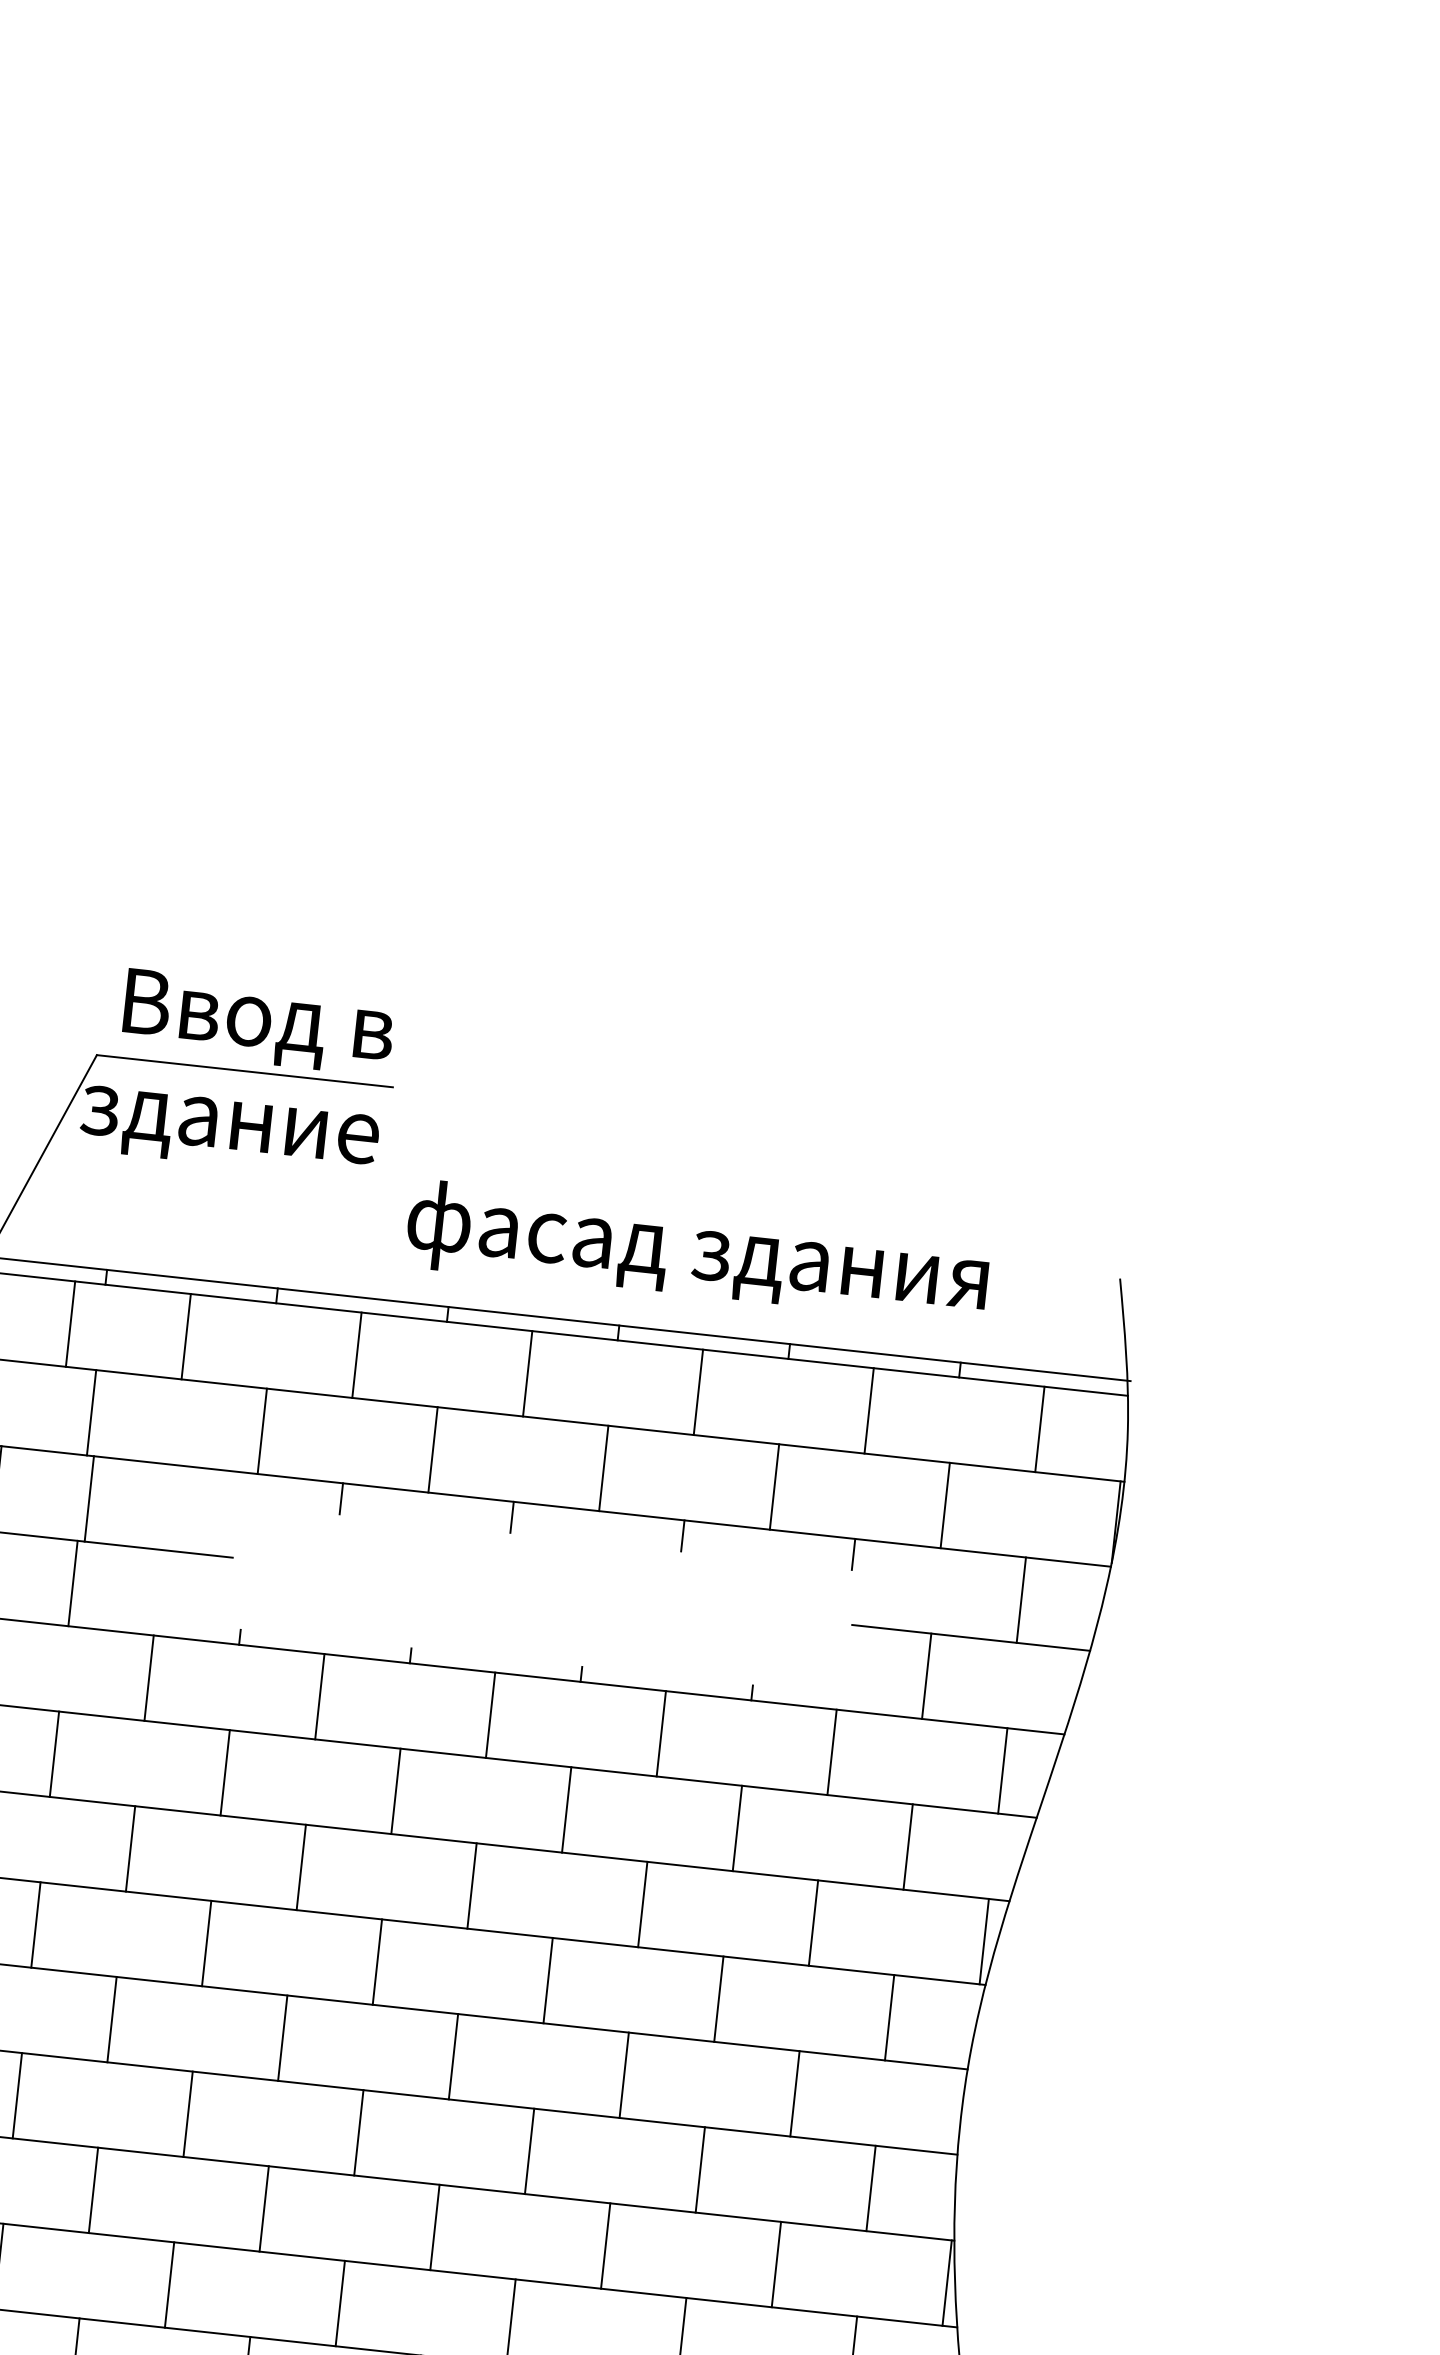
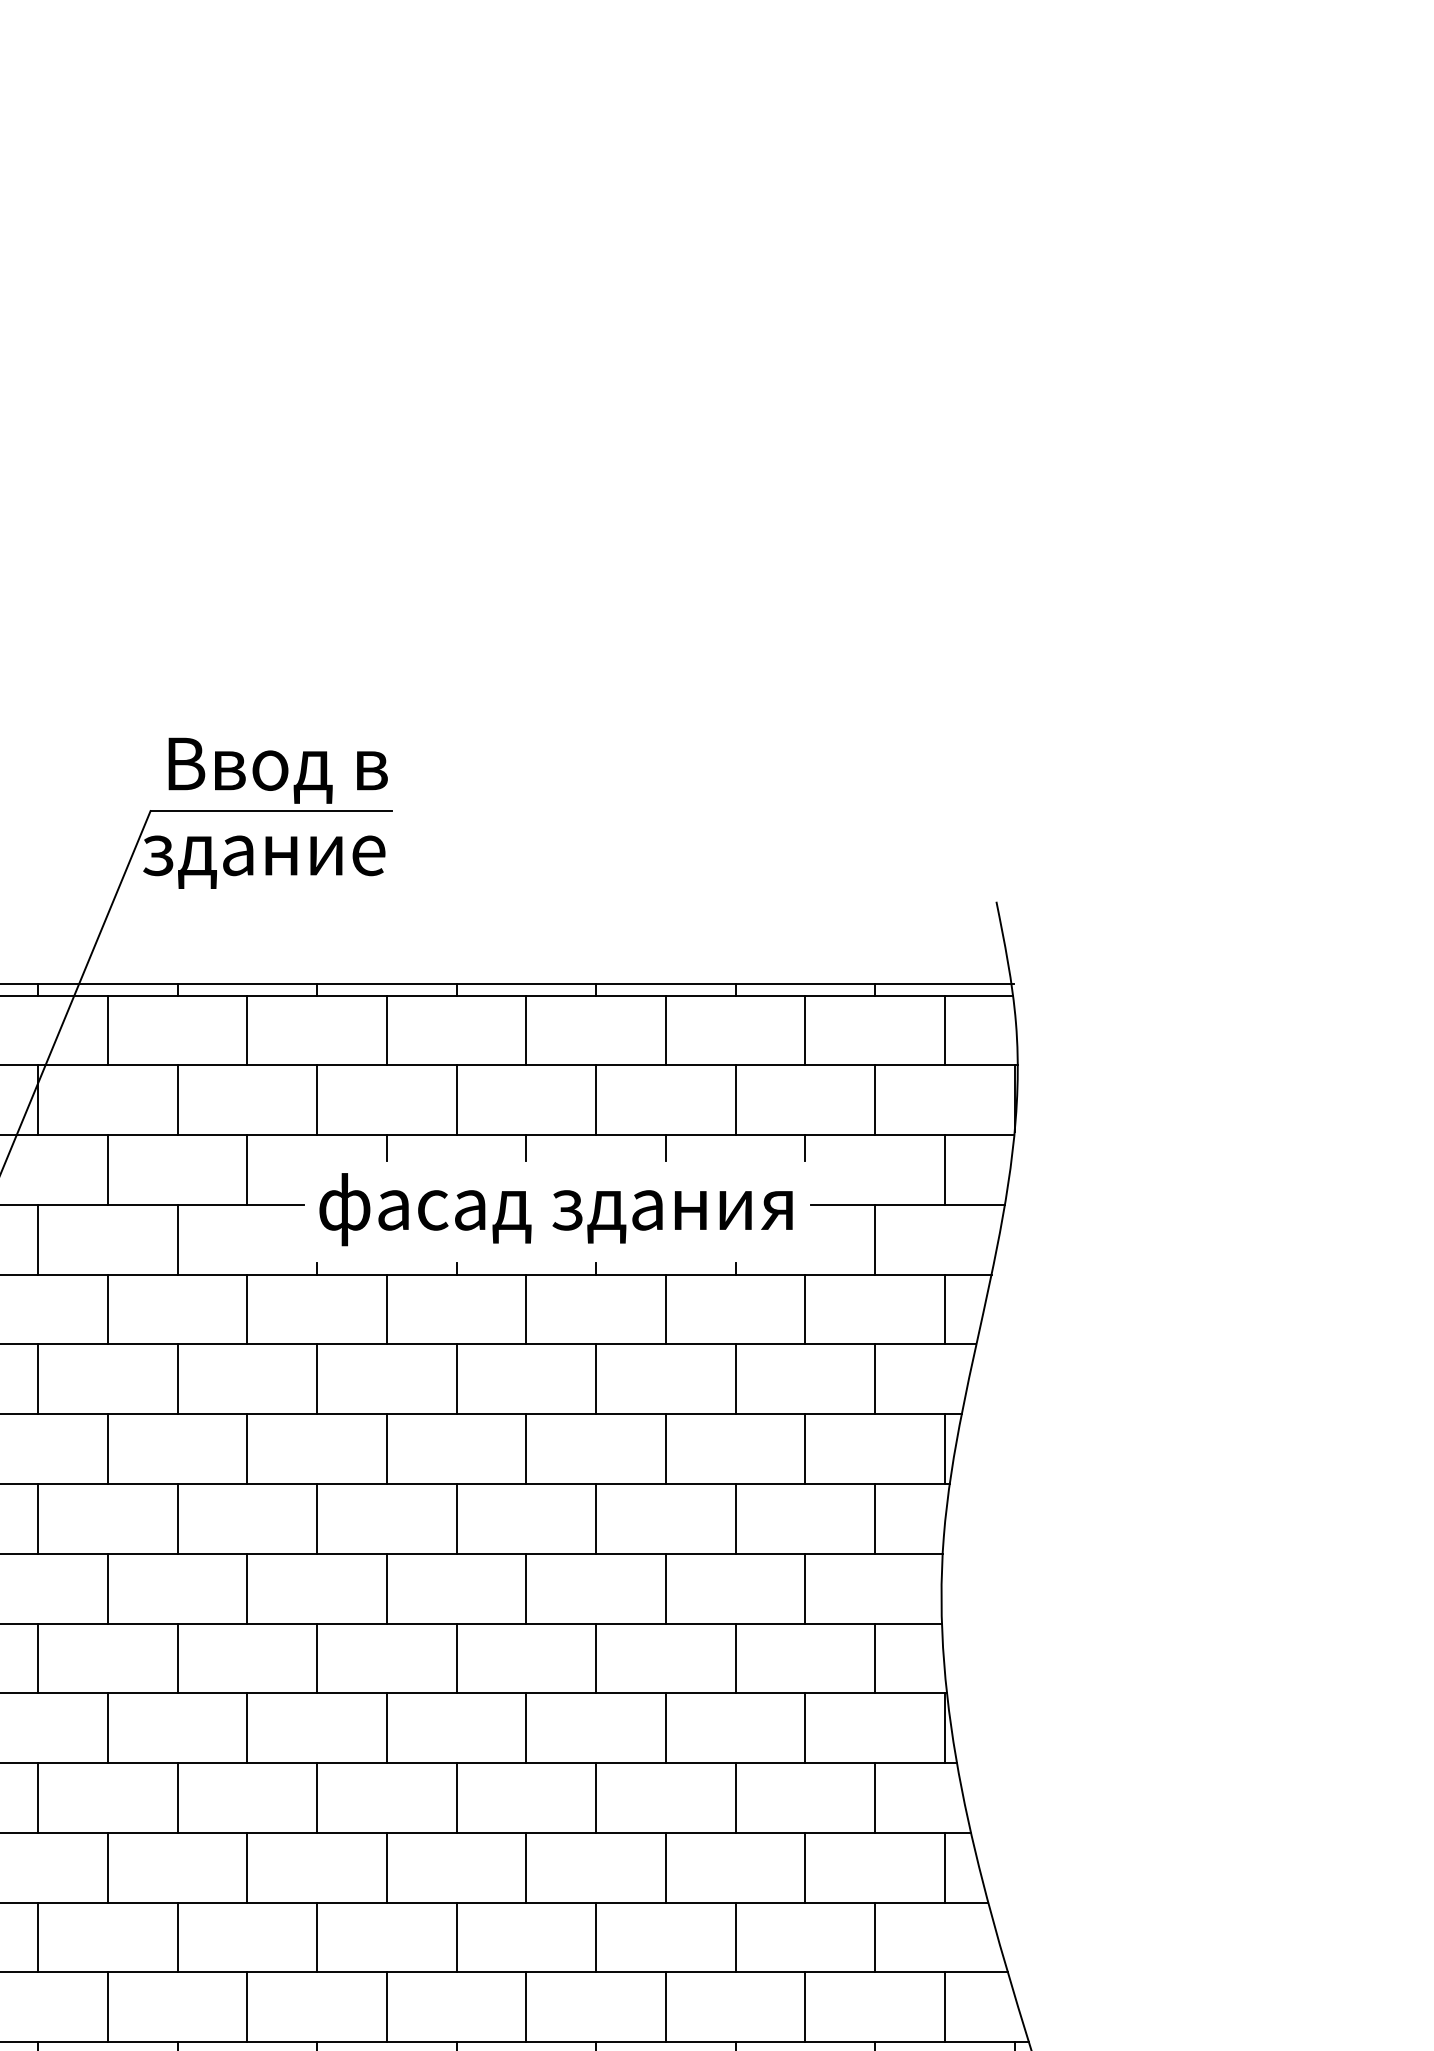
text: (696, 1253) -> (555, 1209), moved
line: (70, 1323) -> (107, 1030), moved
line: (89, 1498) -> (247, 1169), moved

